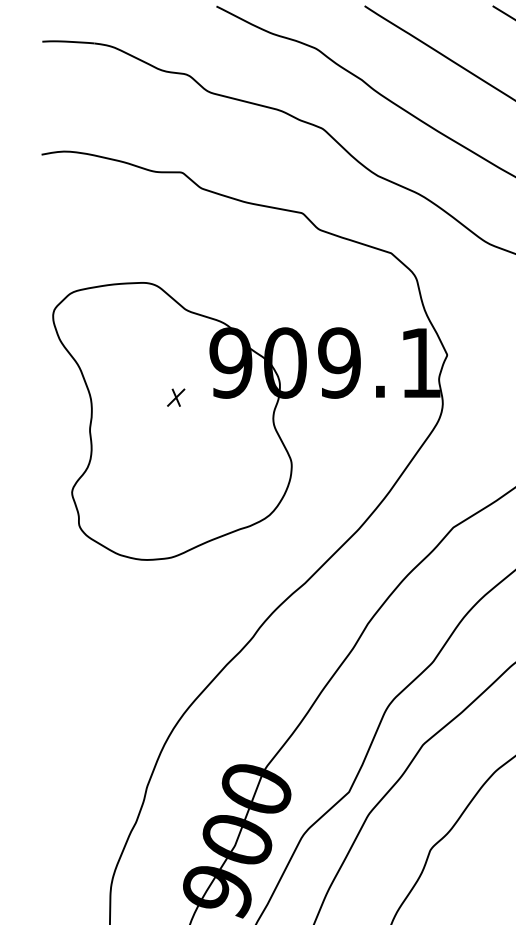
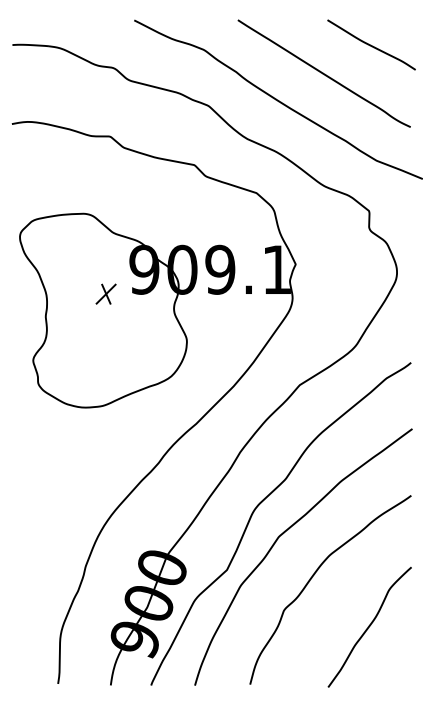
part: (175, 396) -> (105, 293), size x1.67

